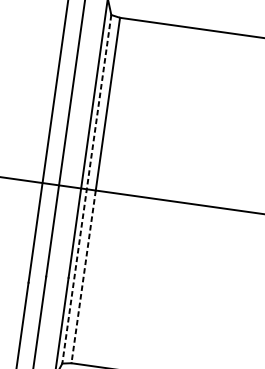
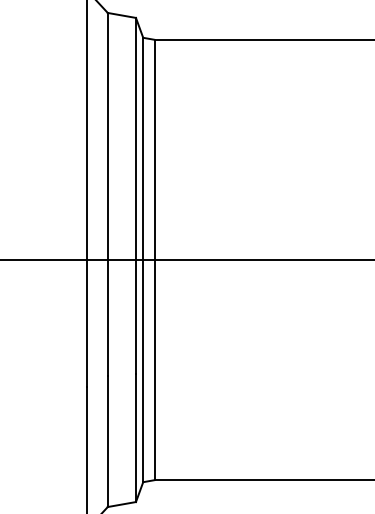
line: (86, 189) -> (143, 260), dashed -> solid
line: (83, 277) -> (154, 370), dashed -> solid

